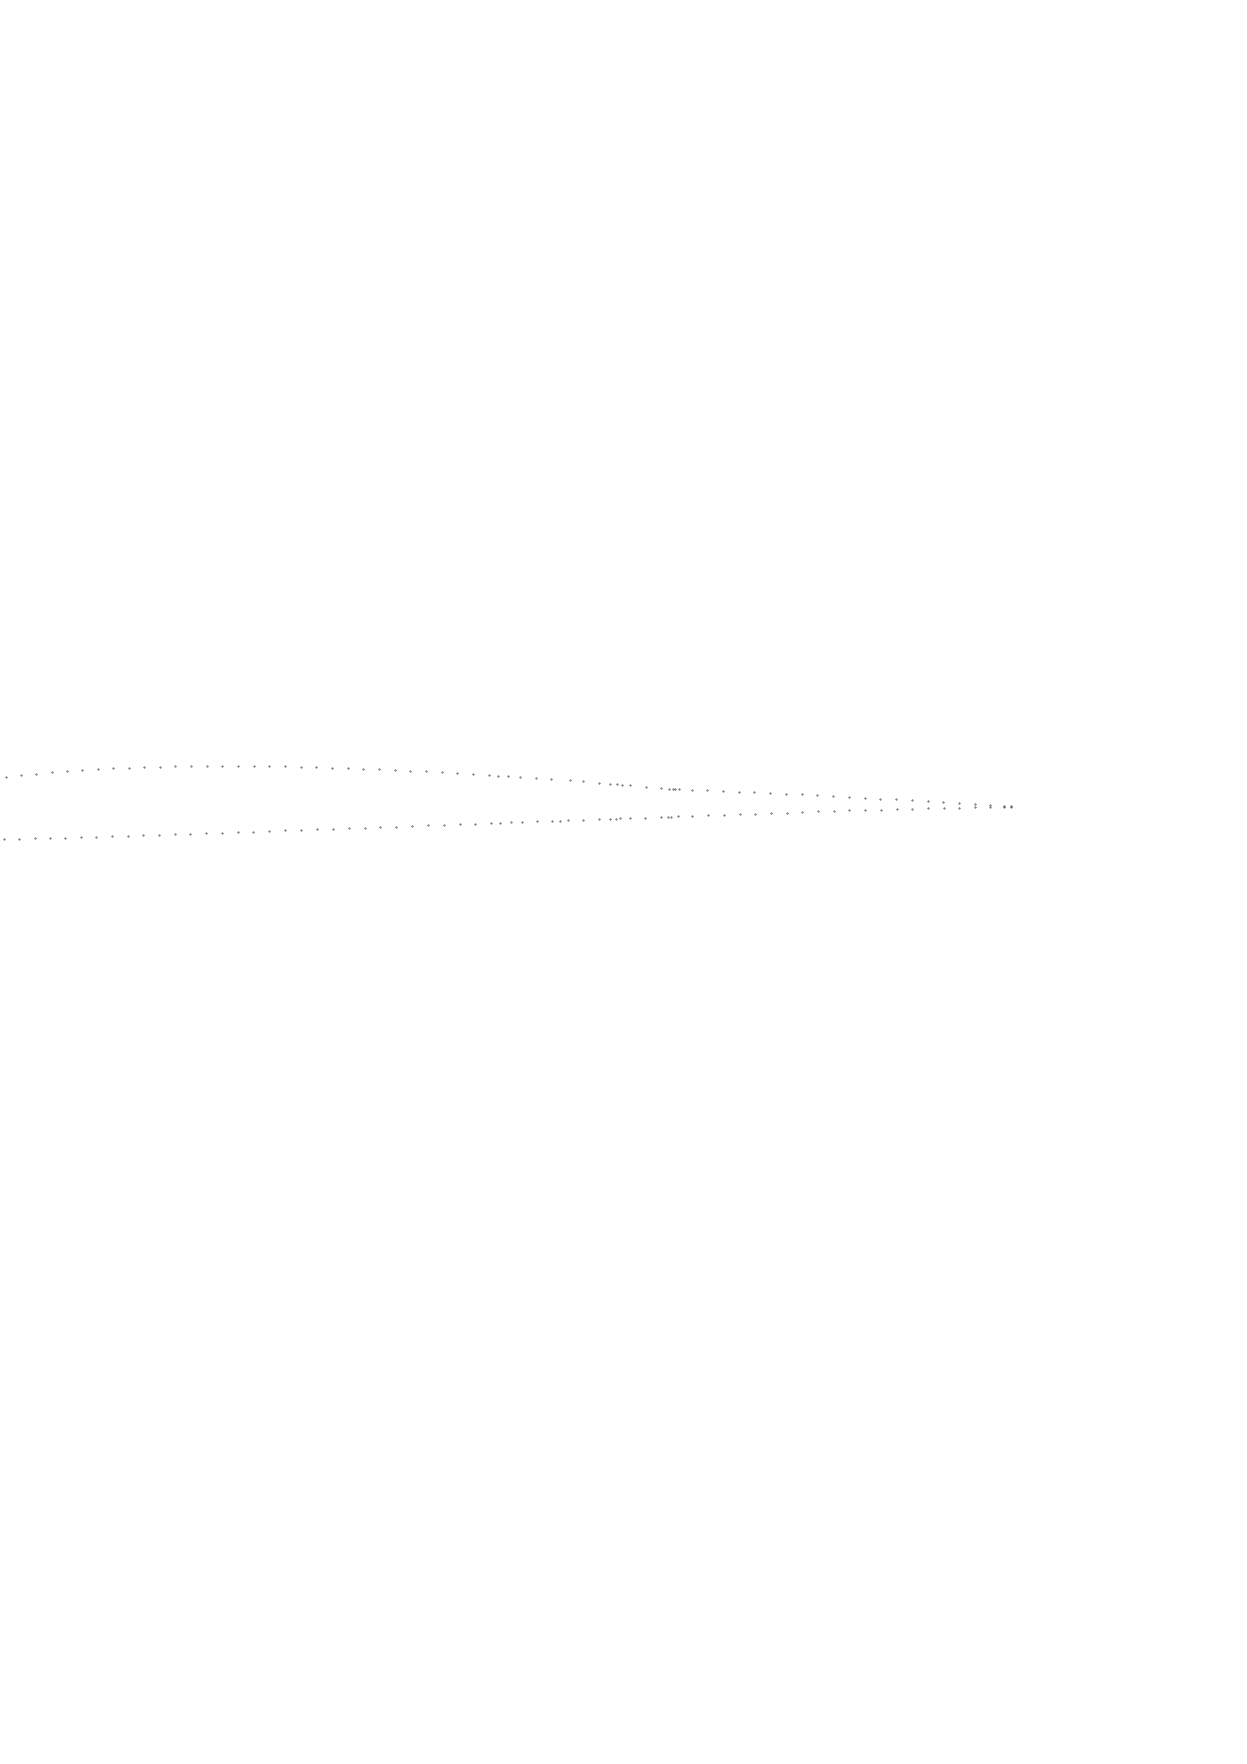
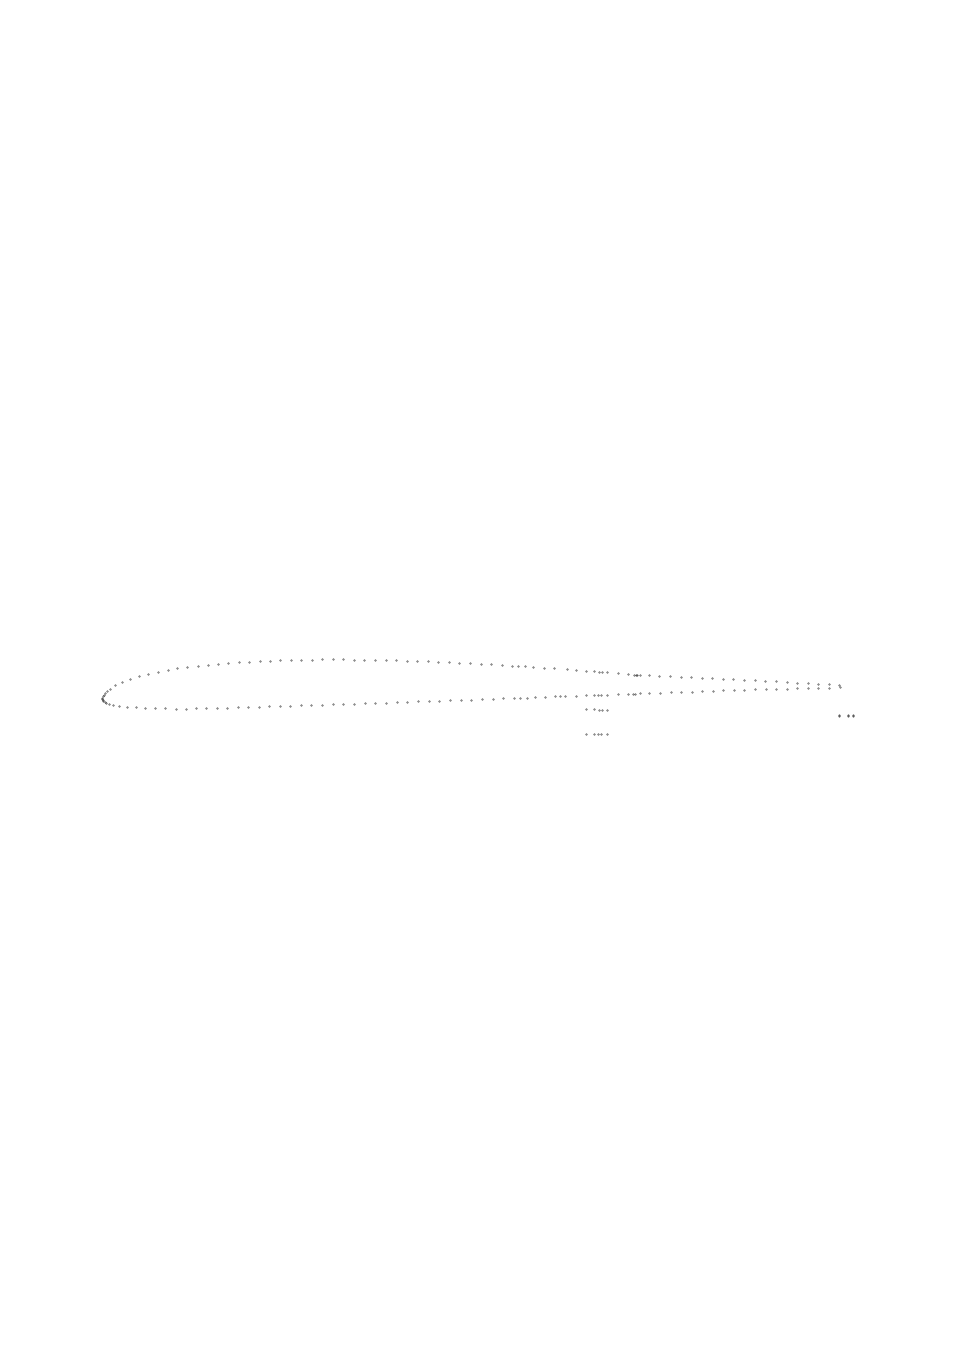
part: (1001, 806) -> (846, 715), moved
part: (613, 840) -> (596, 709), added
part: (613, 877) -> (596, 734), added

